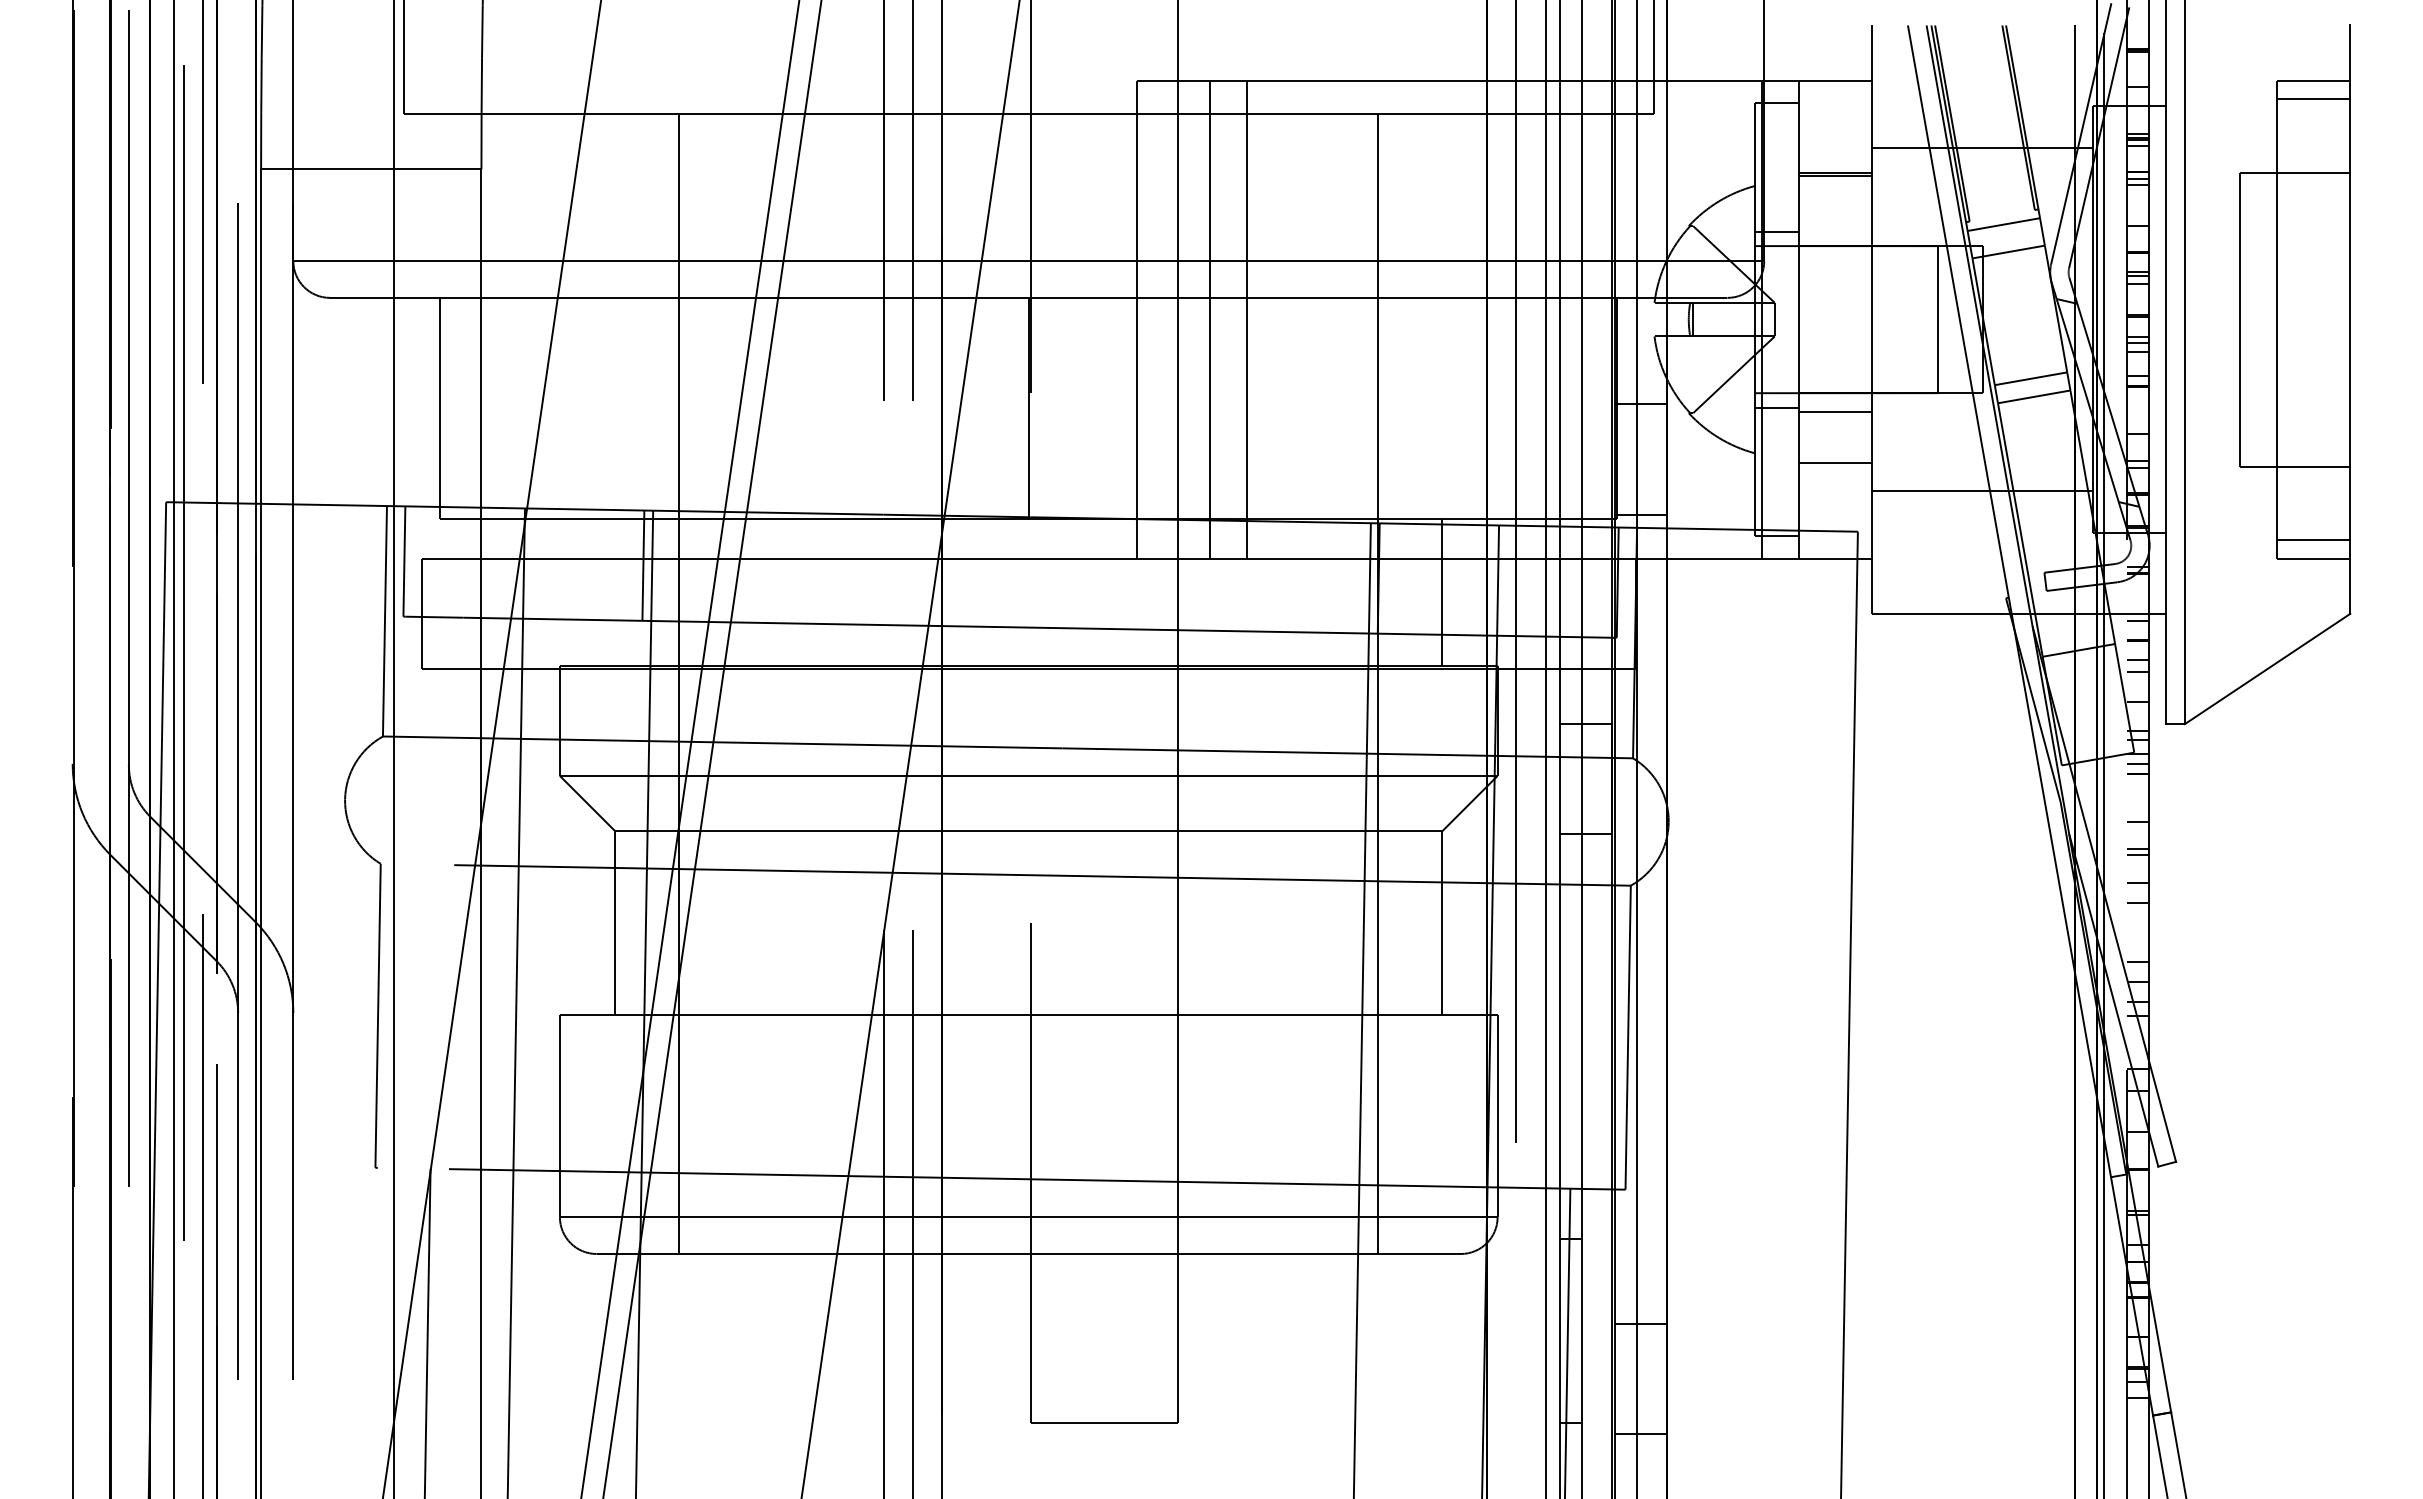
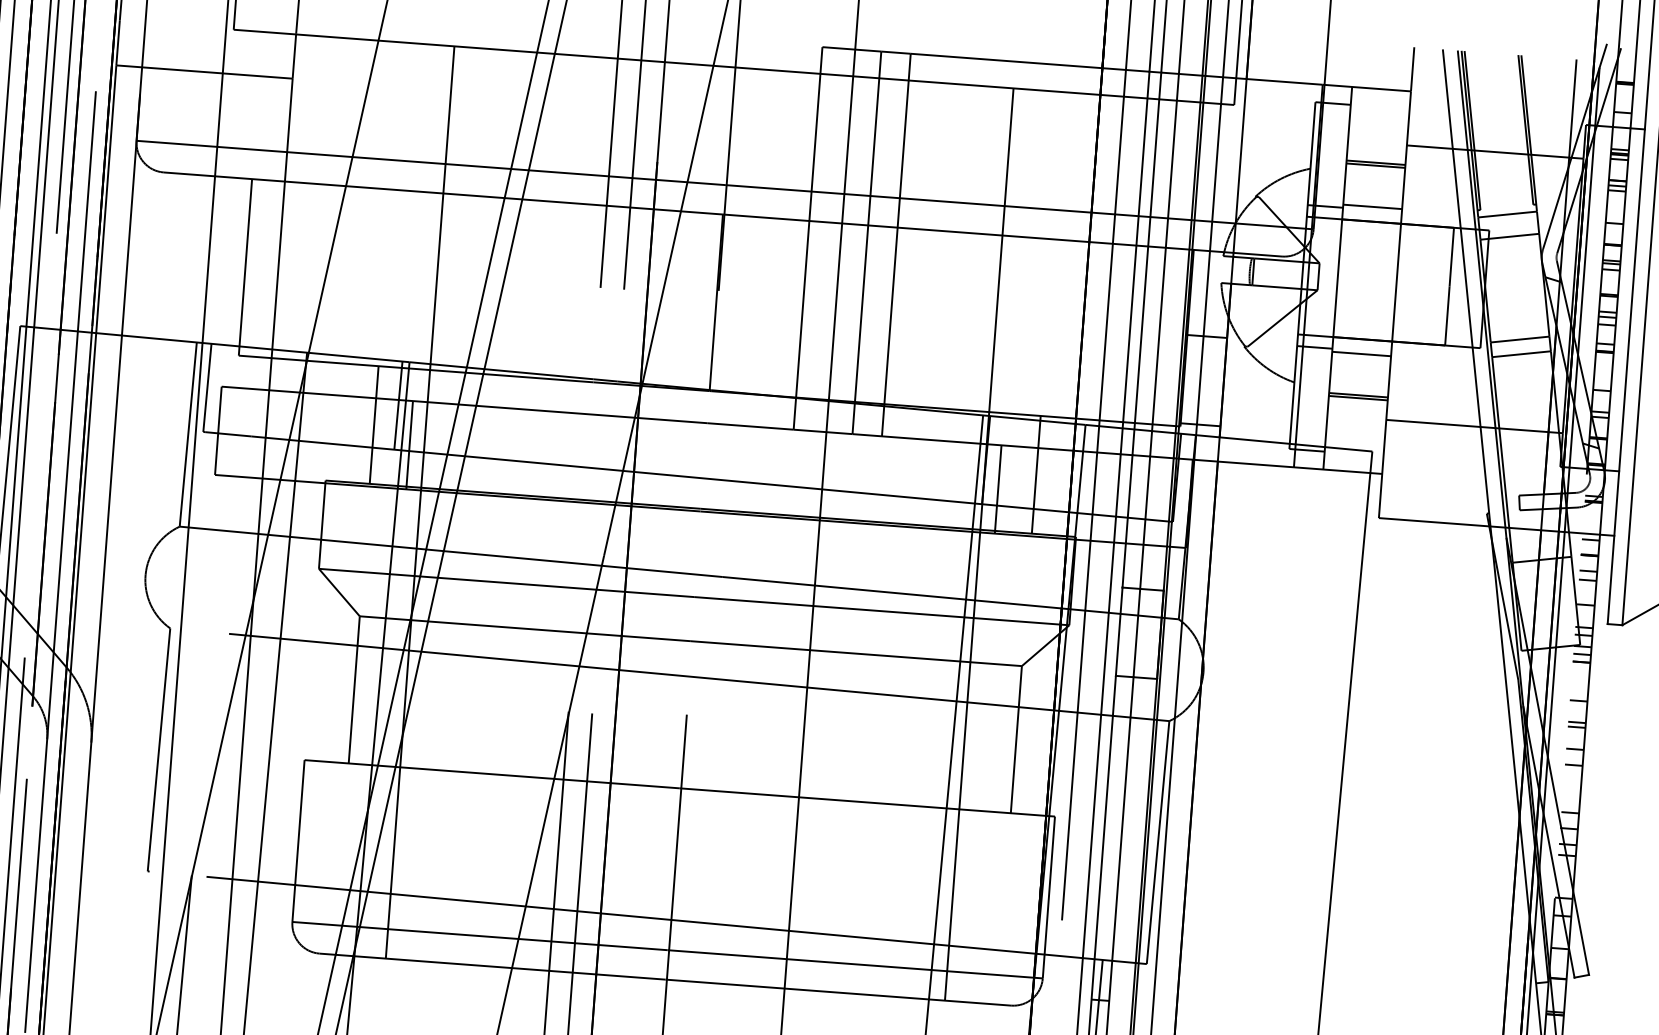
line: (1835, 227) -> (1372, 206), added
line: (1835, 466) -> (1358, 397), added
line: (615, 591) -> (374, 424), added
line: (661, 613) -> (410, 444), added
line: (1396, 613) -> (998, 489), added

